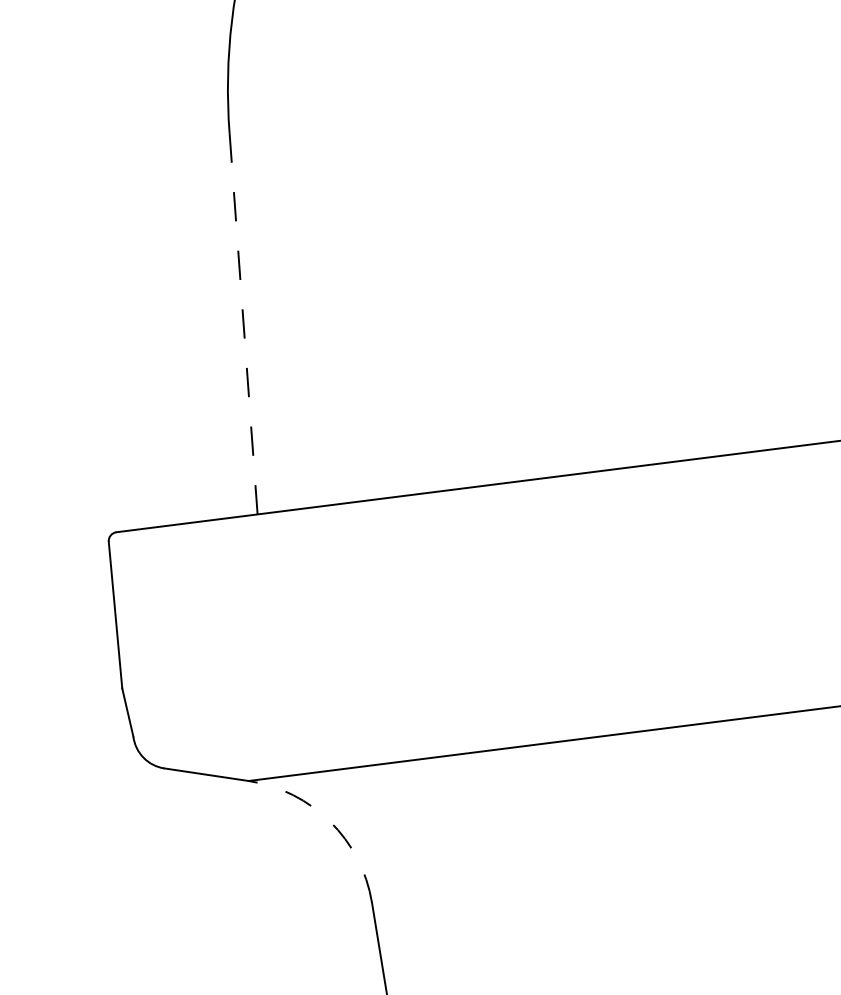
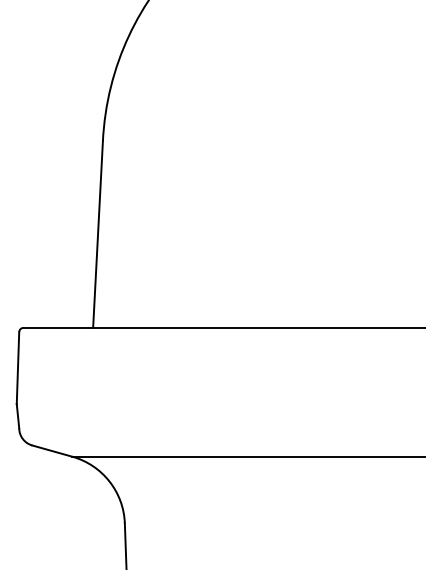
line: (244, 323) -> (98, 234), dashed -> solid
arc: (330, 821) -> (109, 481), dashed -> solid

